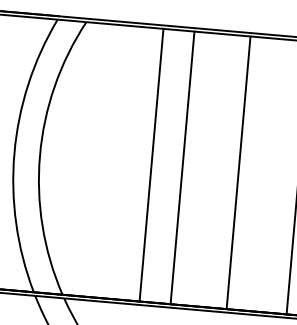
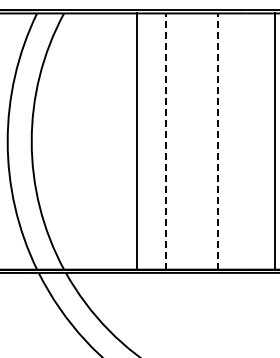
line: (182, 167) -> (165, 141), solid -> dashed
line: (238, 172) -> (218, 141), solid -> dashed

